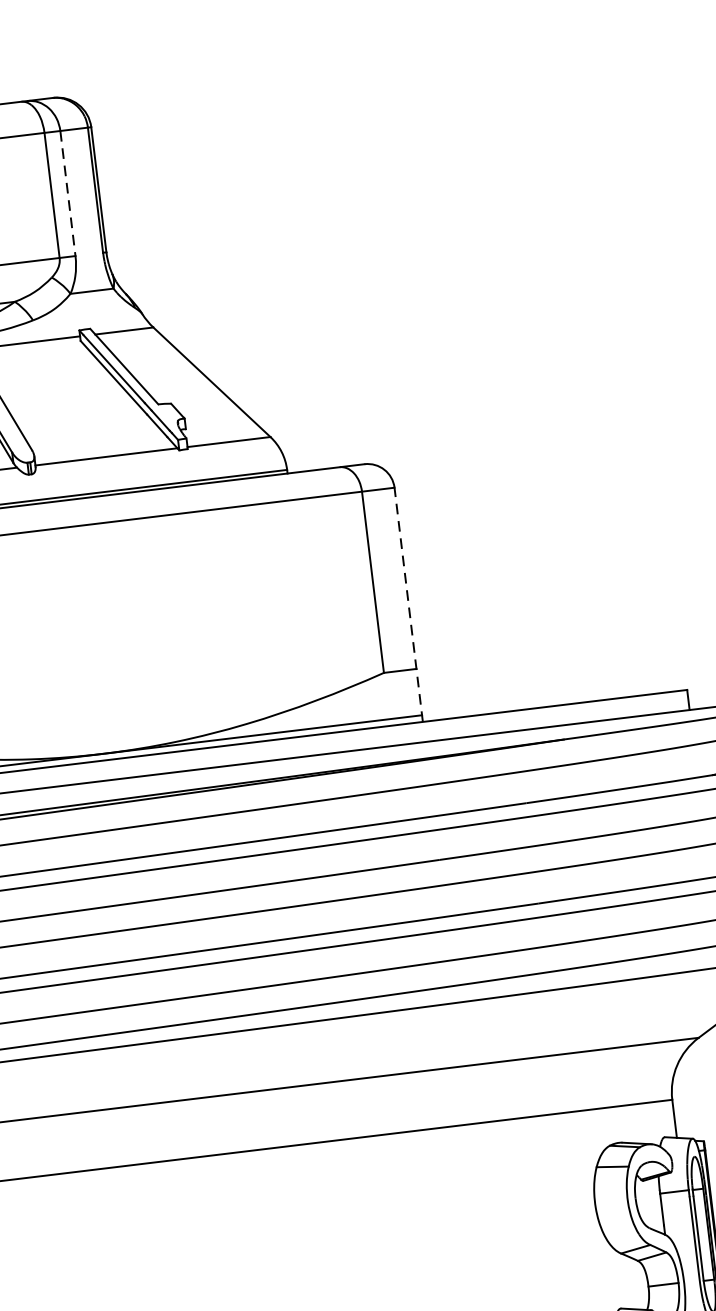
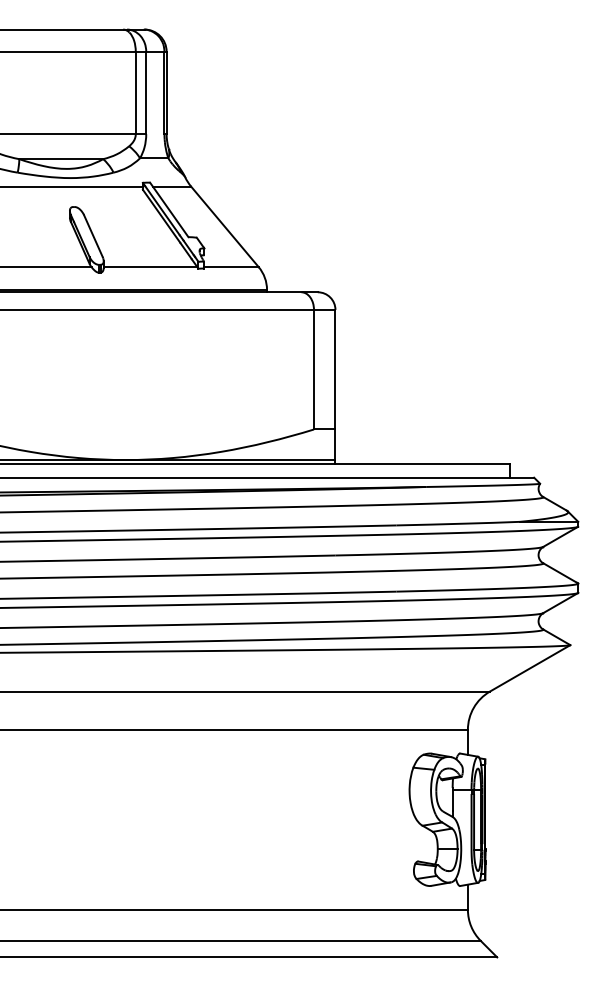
line: (68, 194) -> (146, 93), dashed -> solid
line: (408, 603) -> (335, 386), dashed -> solid

